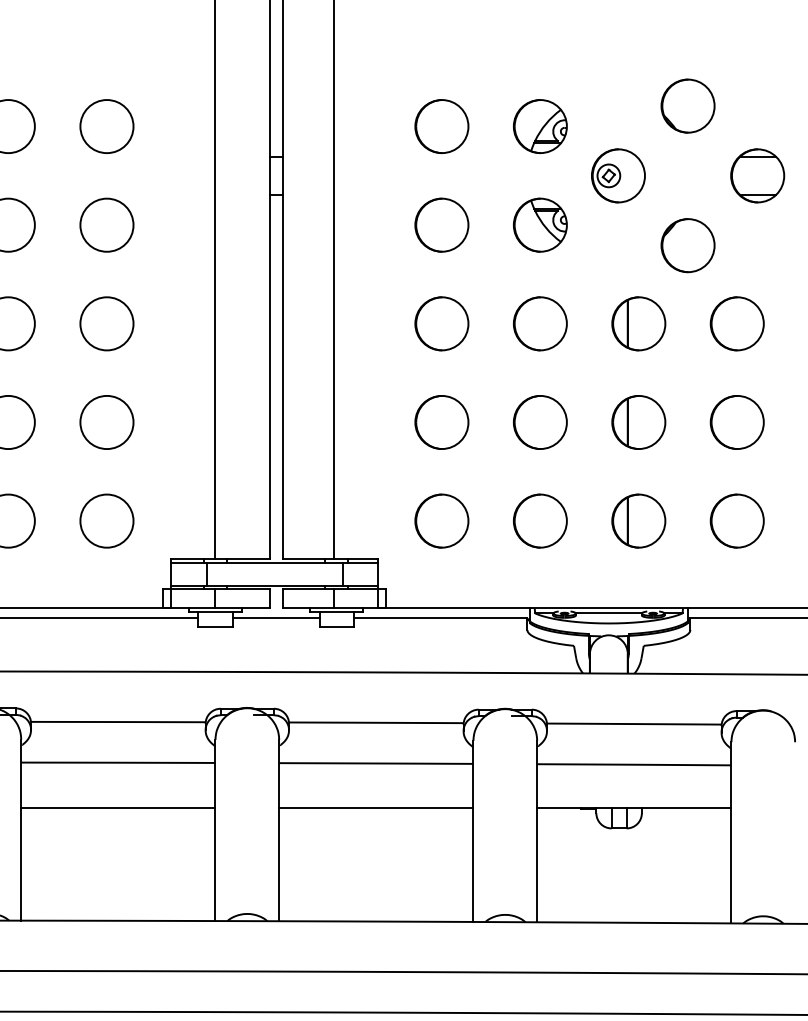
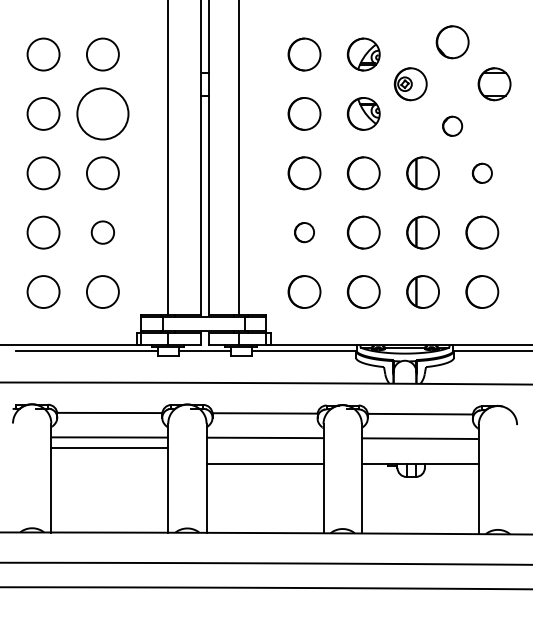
circle: (106, 224) -> (102, 113), size x1.6
part: (687, 246) -> (452, 126), size x0.6
part: (737, 324) -> (482, 173), size x0.6
circle: (106, 422) -> (102, 232), size x0.7
part: (441, 422) -> (304, 232), size x0.6
line: (117, 807) -> (109, 448), moved

